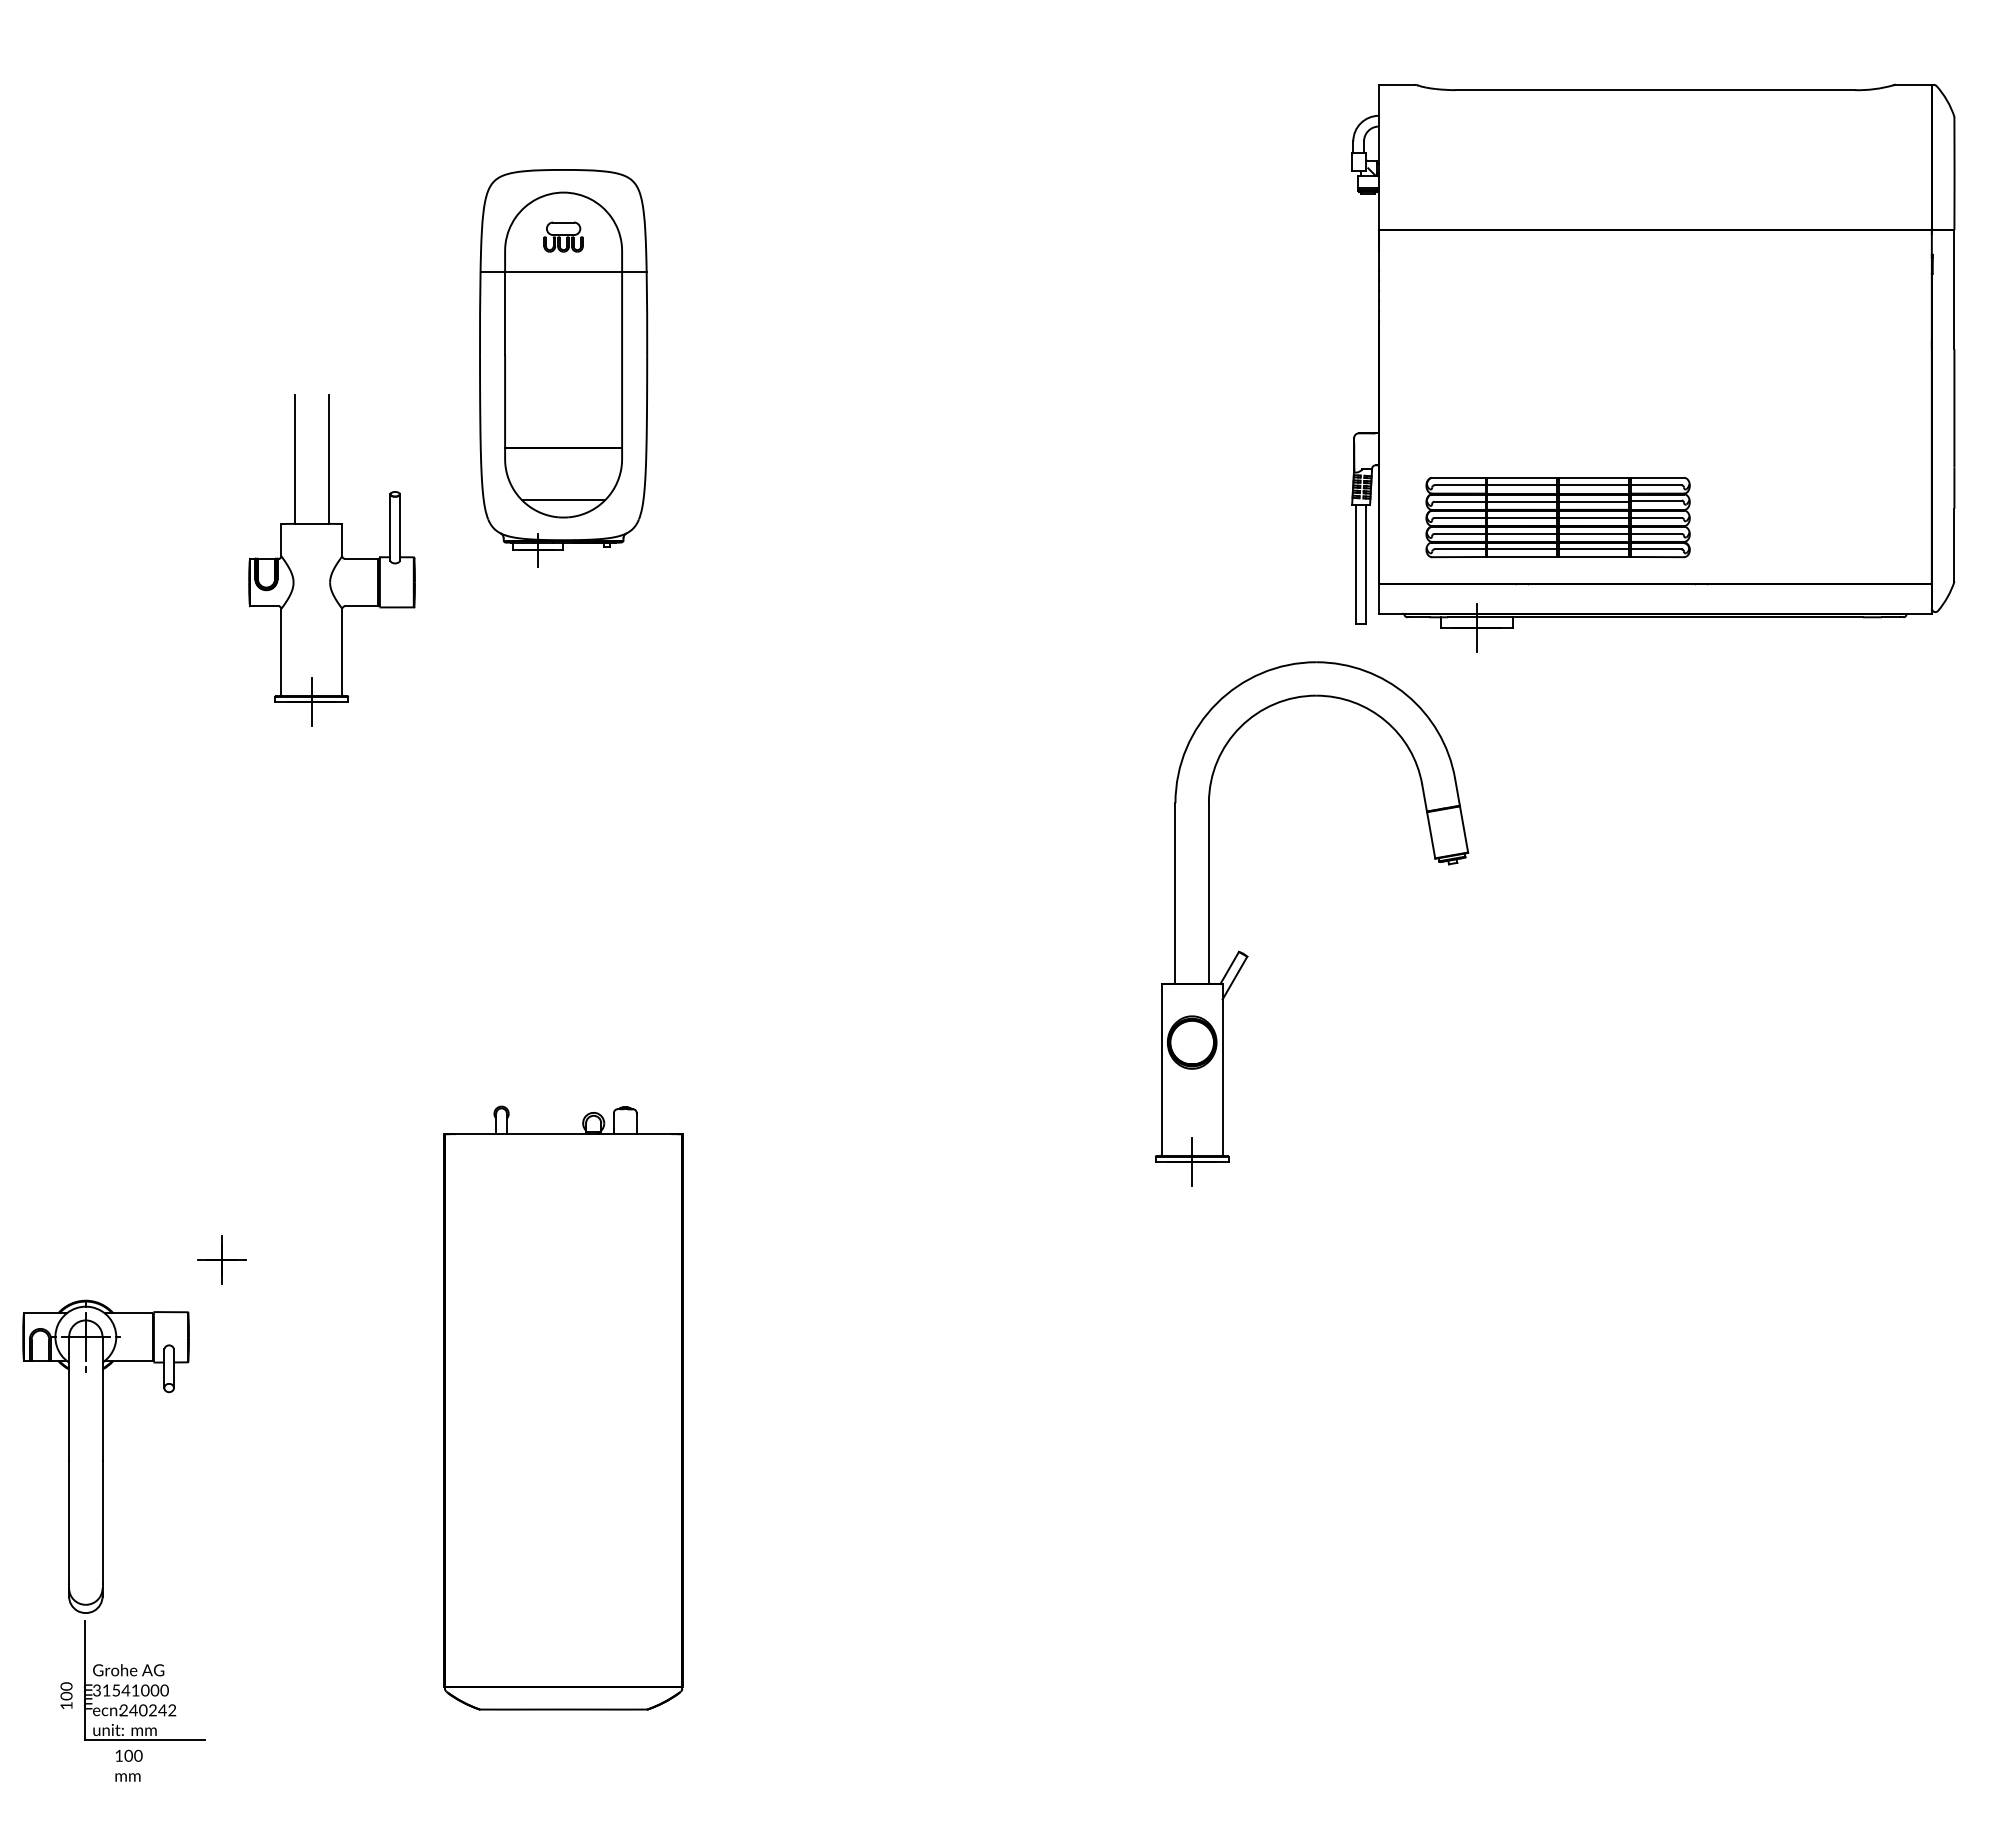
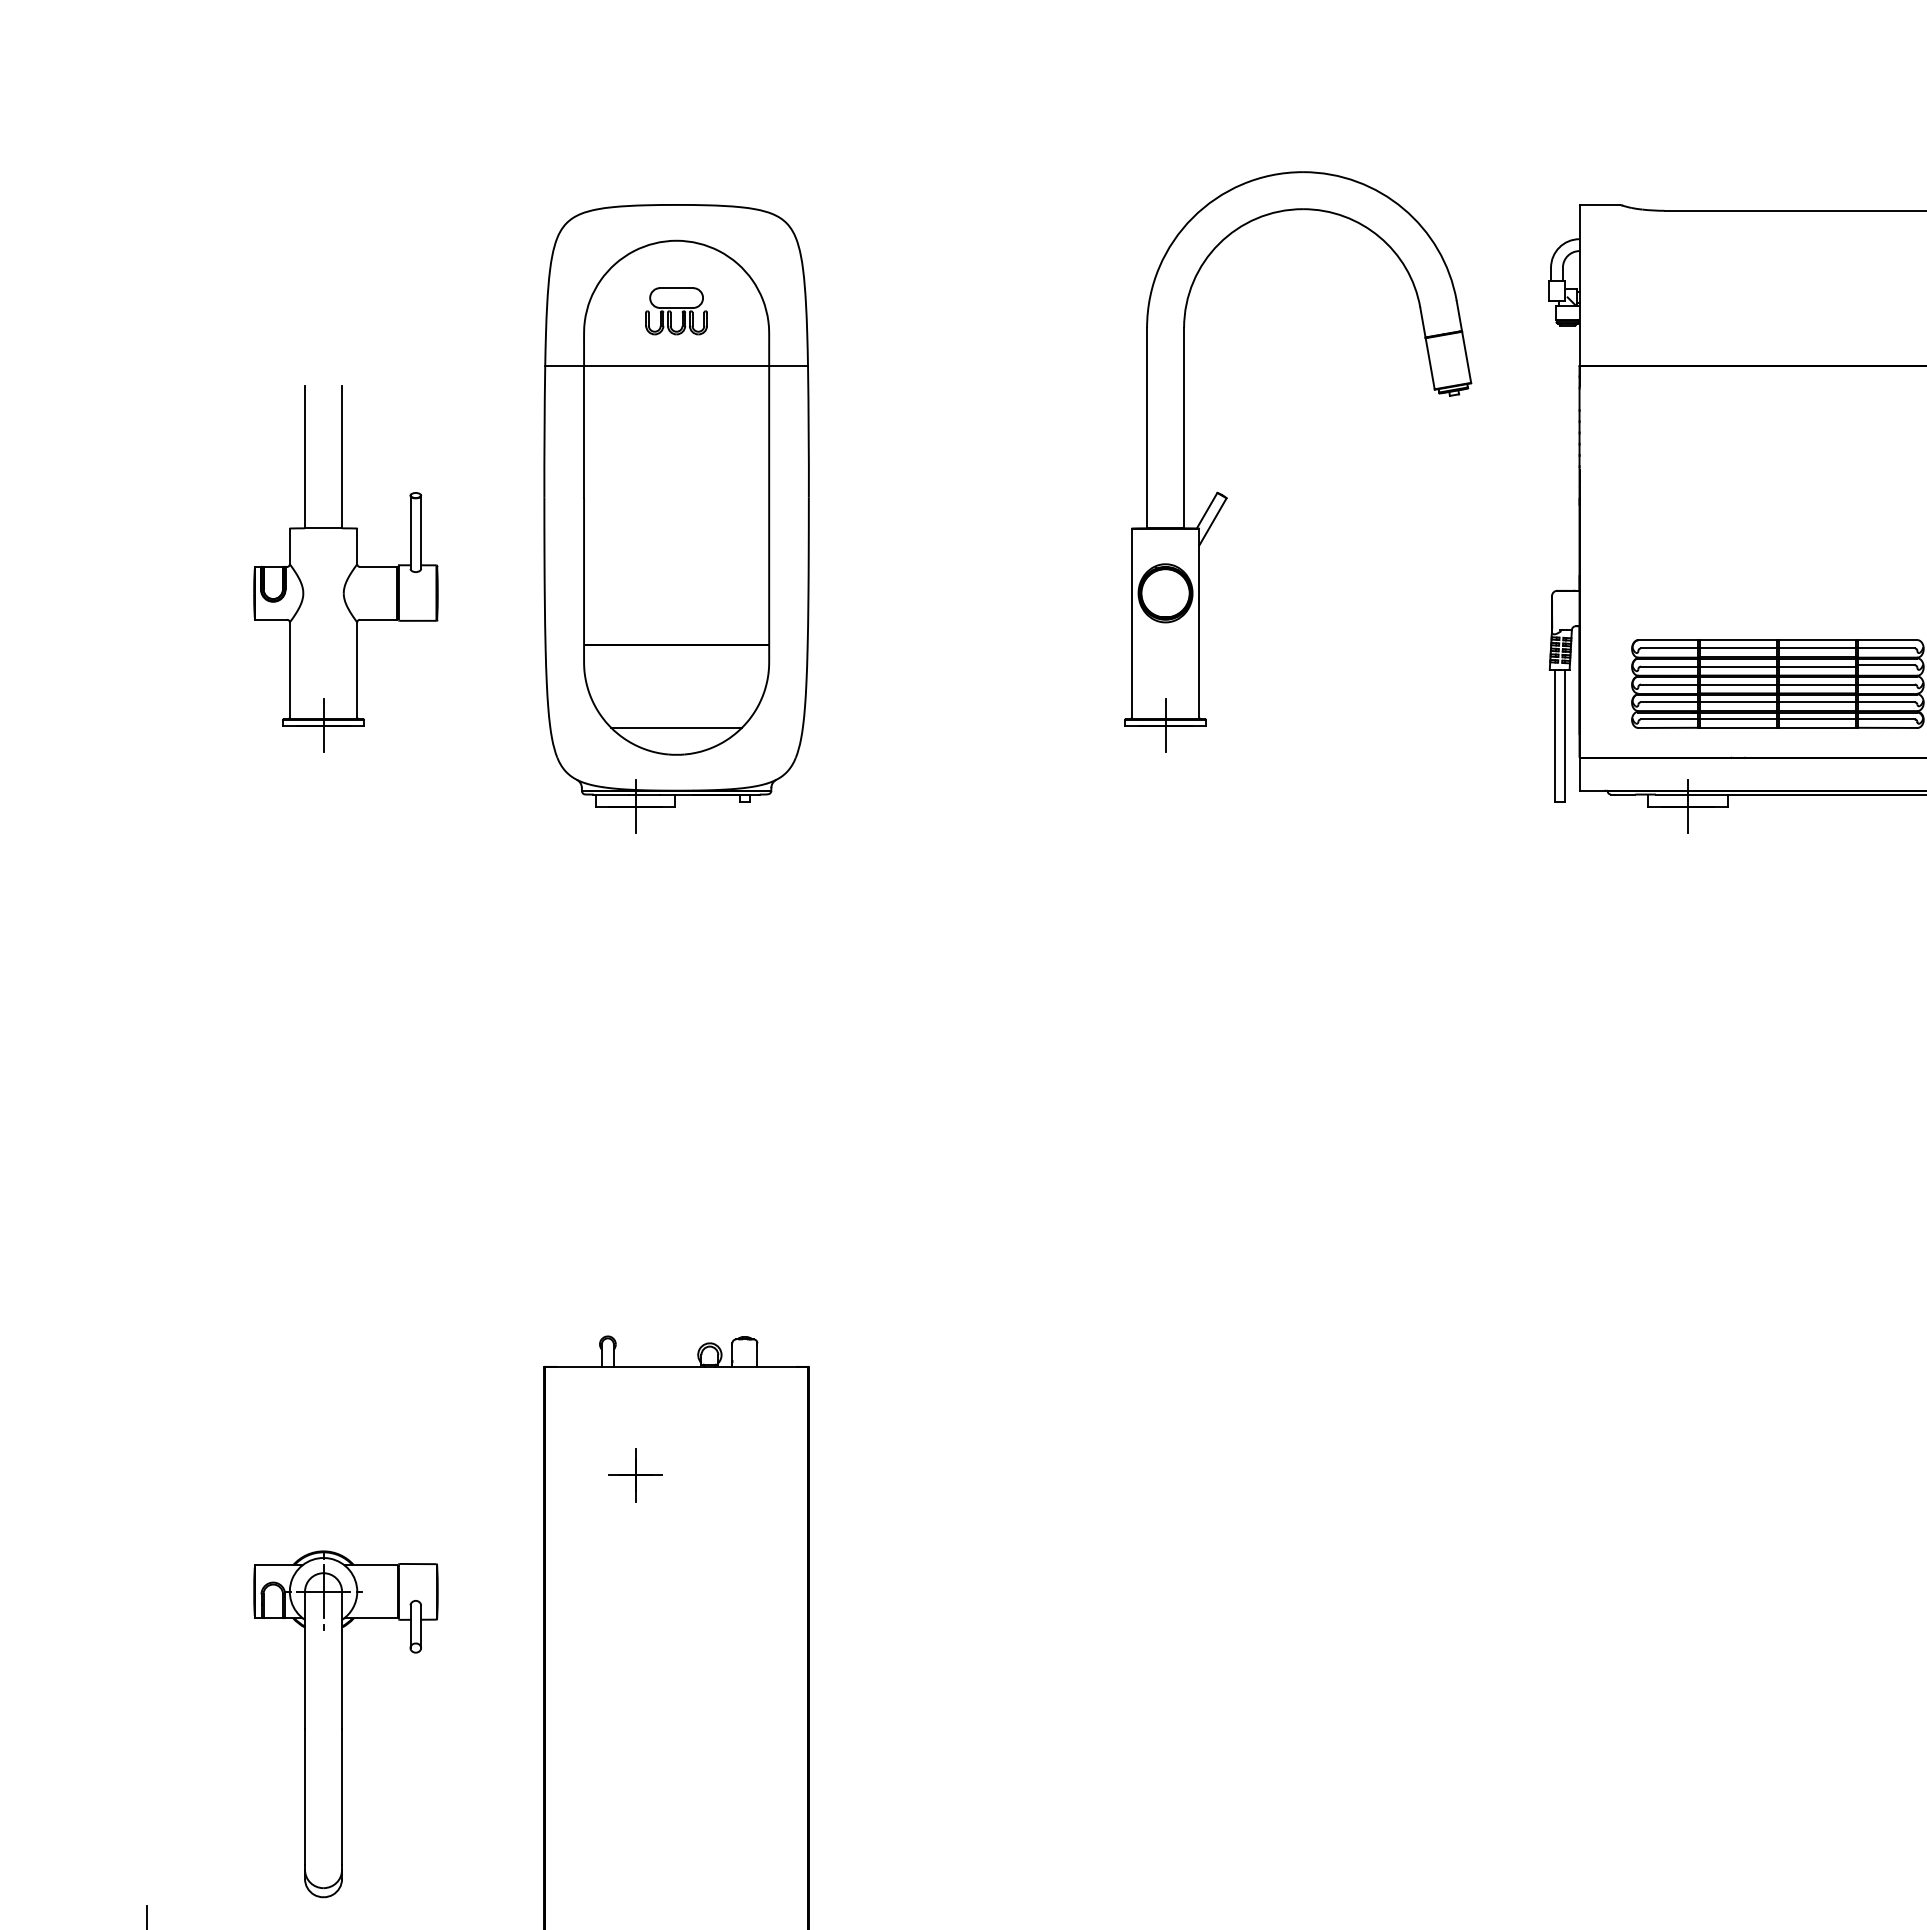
part: (563, 368) -> (676, 519), size x1.43
part: (331, 560) -> (345, 568), moved
part: (1248, 956) -> (1227, 498), moved
part: (221, 1259) -> (635, 1474), moved
part: (105, 1456) -> (345, 1723), moved

